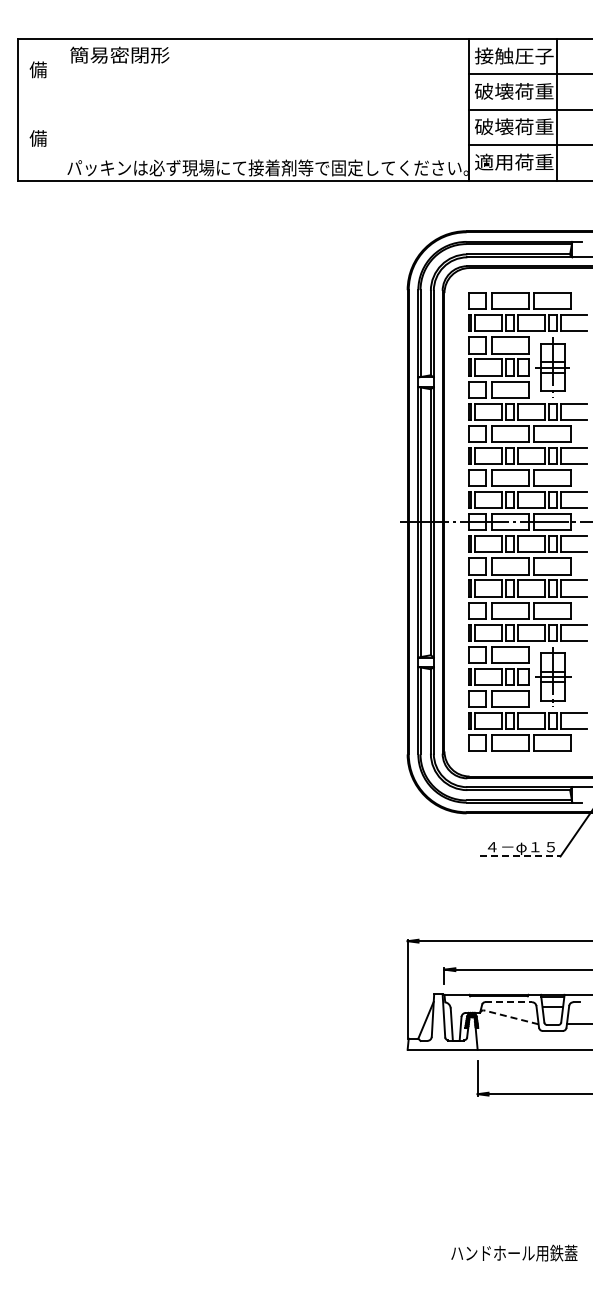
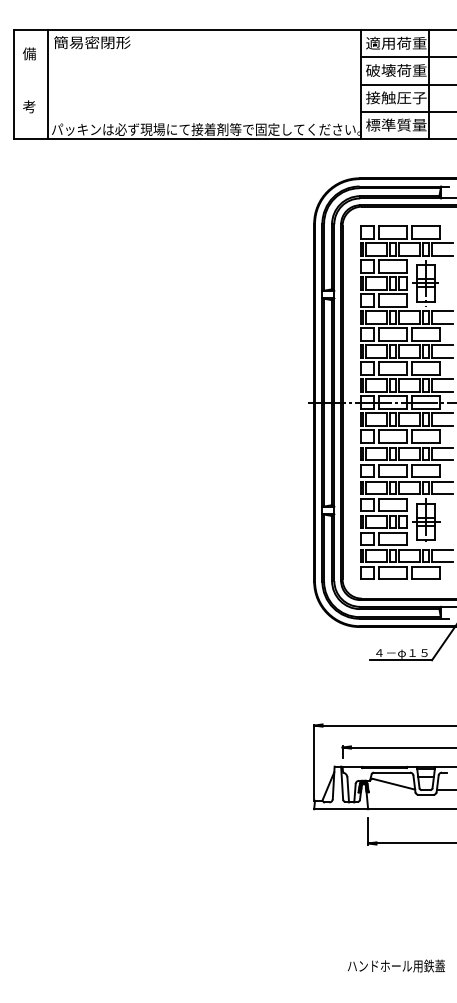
text: (513, 55) -> (395, 42), 接触圧子 -> 適用荷重
line: (61, 109) -> (47, 84), added
text: (513, 126) -> (395, 97), 破壊荷重 -> 接触圧子
text: (37, 138) -> (28, 106), 備 -> 考
text: (514, 161) -> (396, 124), 適用荷重 -> 標準質量
line: (520, 856) -> (401, 660), dashed -> solid
line: (509, 1002) -> (392, 772), dashed -> solid
line: (510, 1017) -> (393, 784), dashed -> solid

